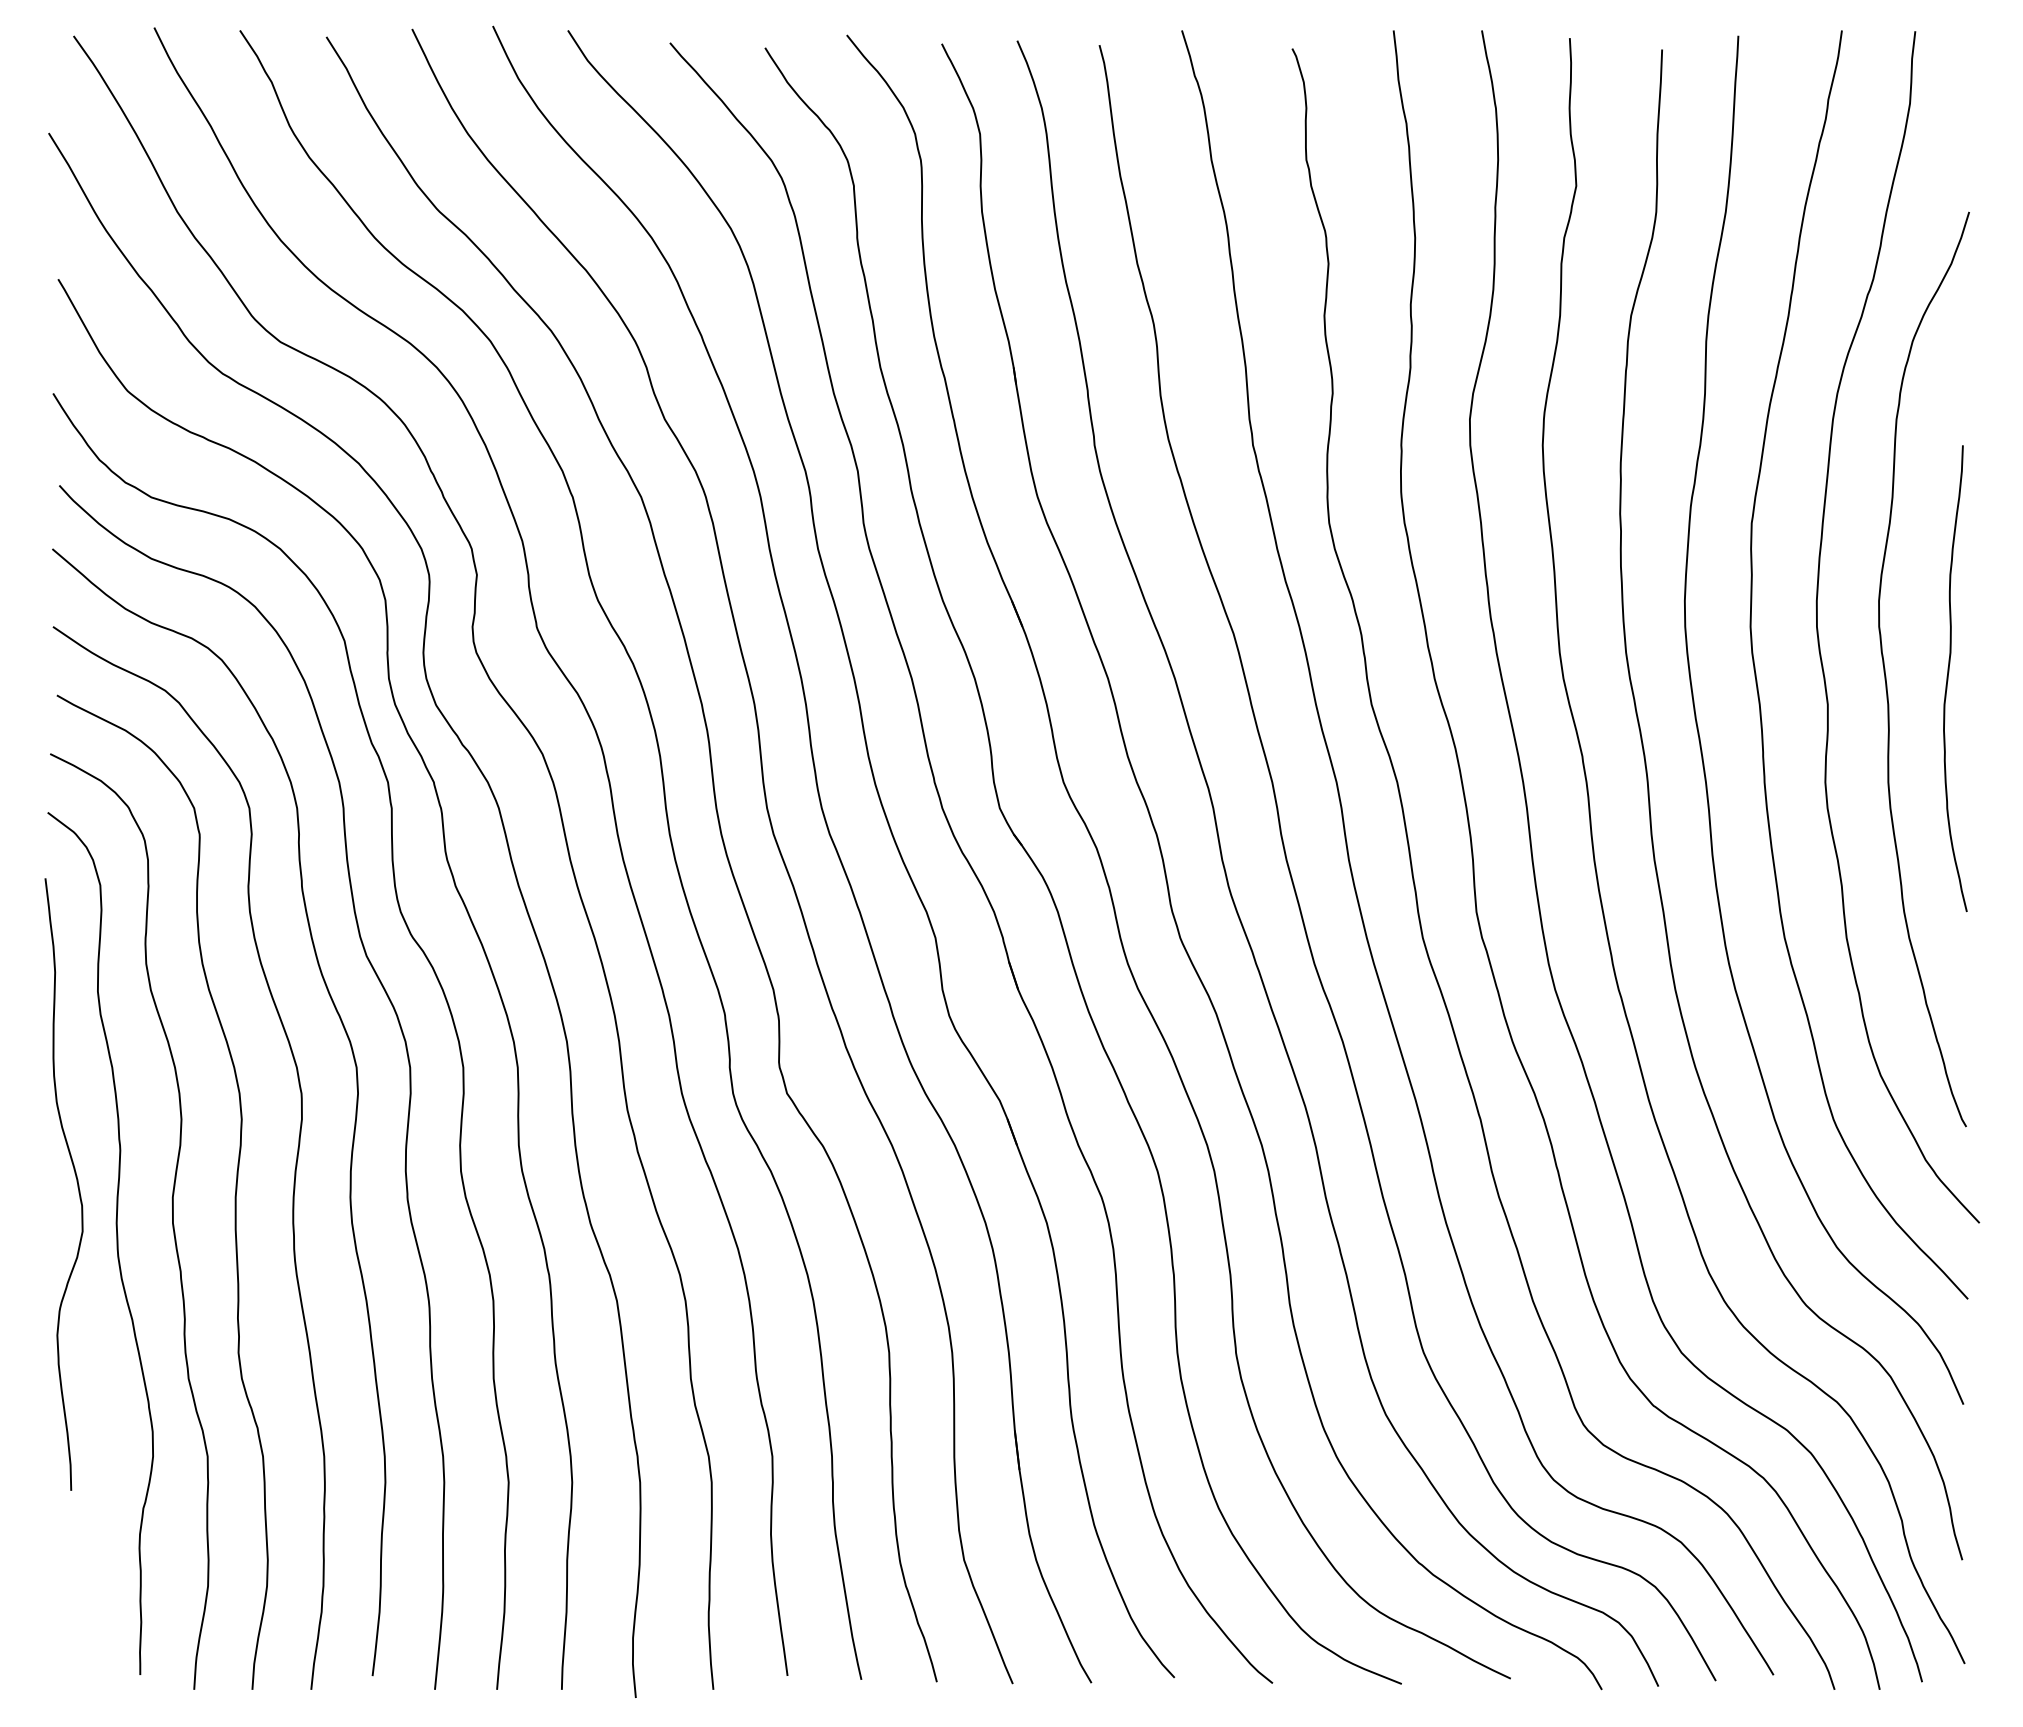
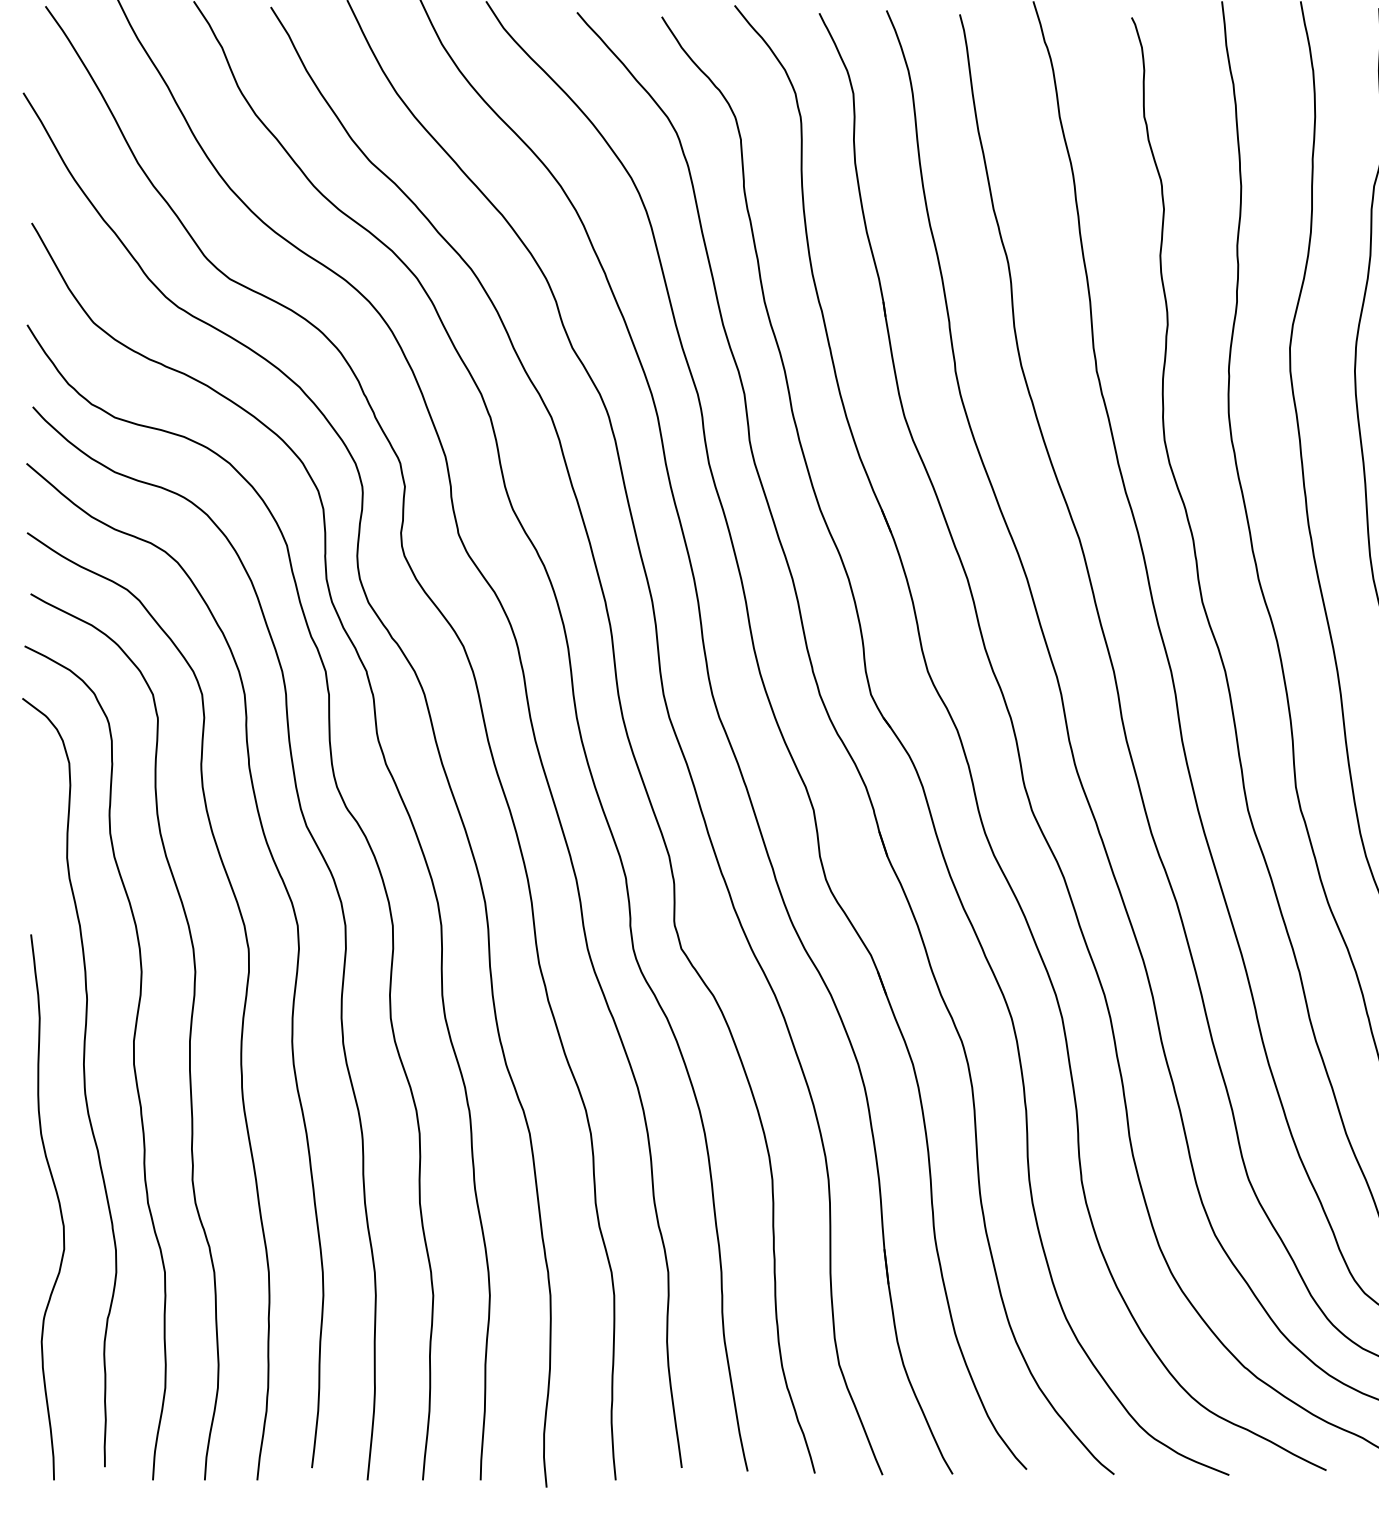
curve: (76, 1182) -> (58, 1205), moved

